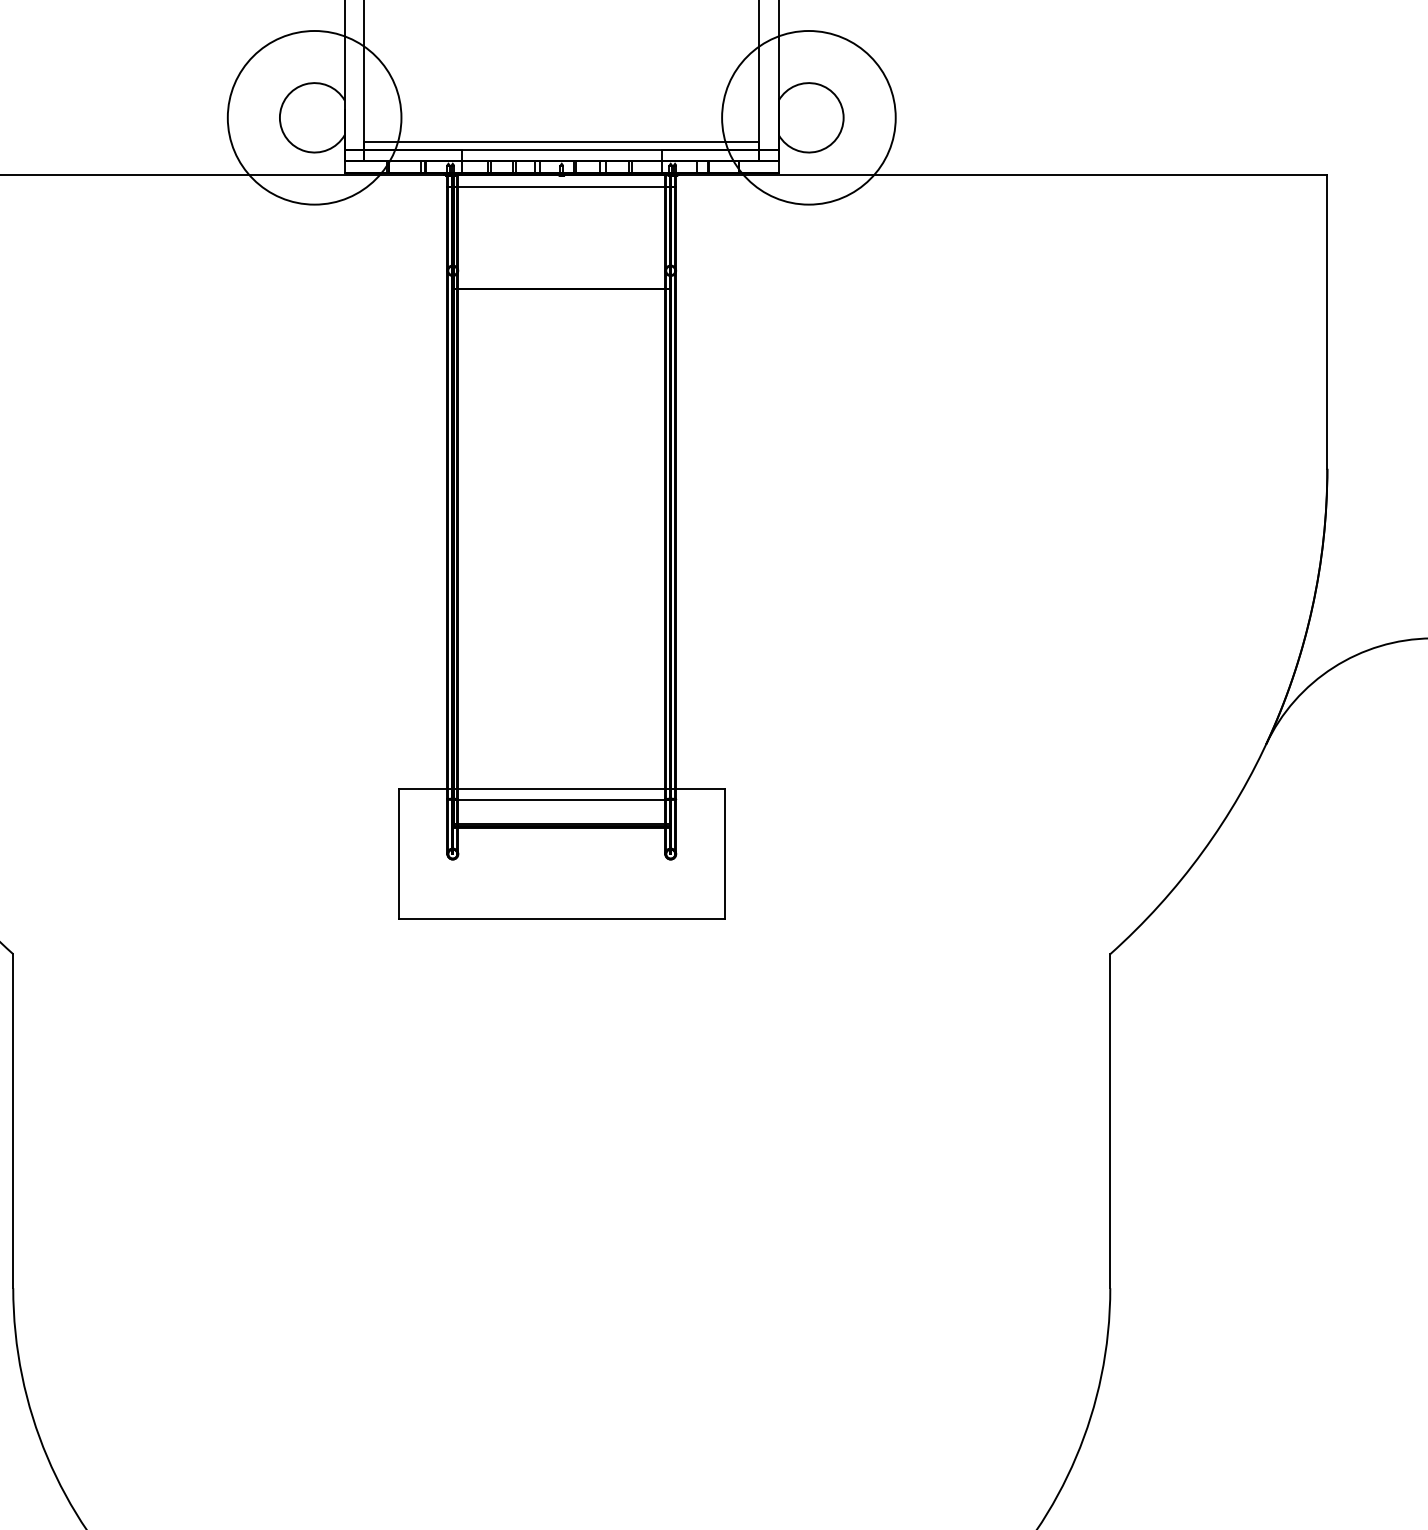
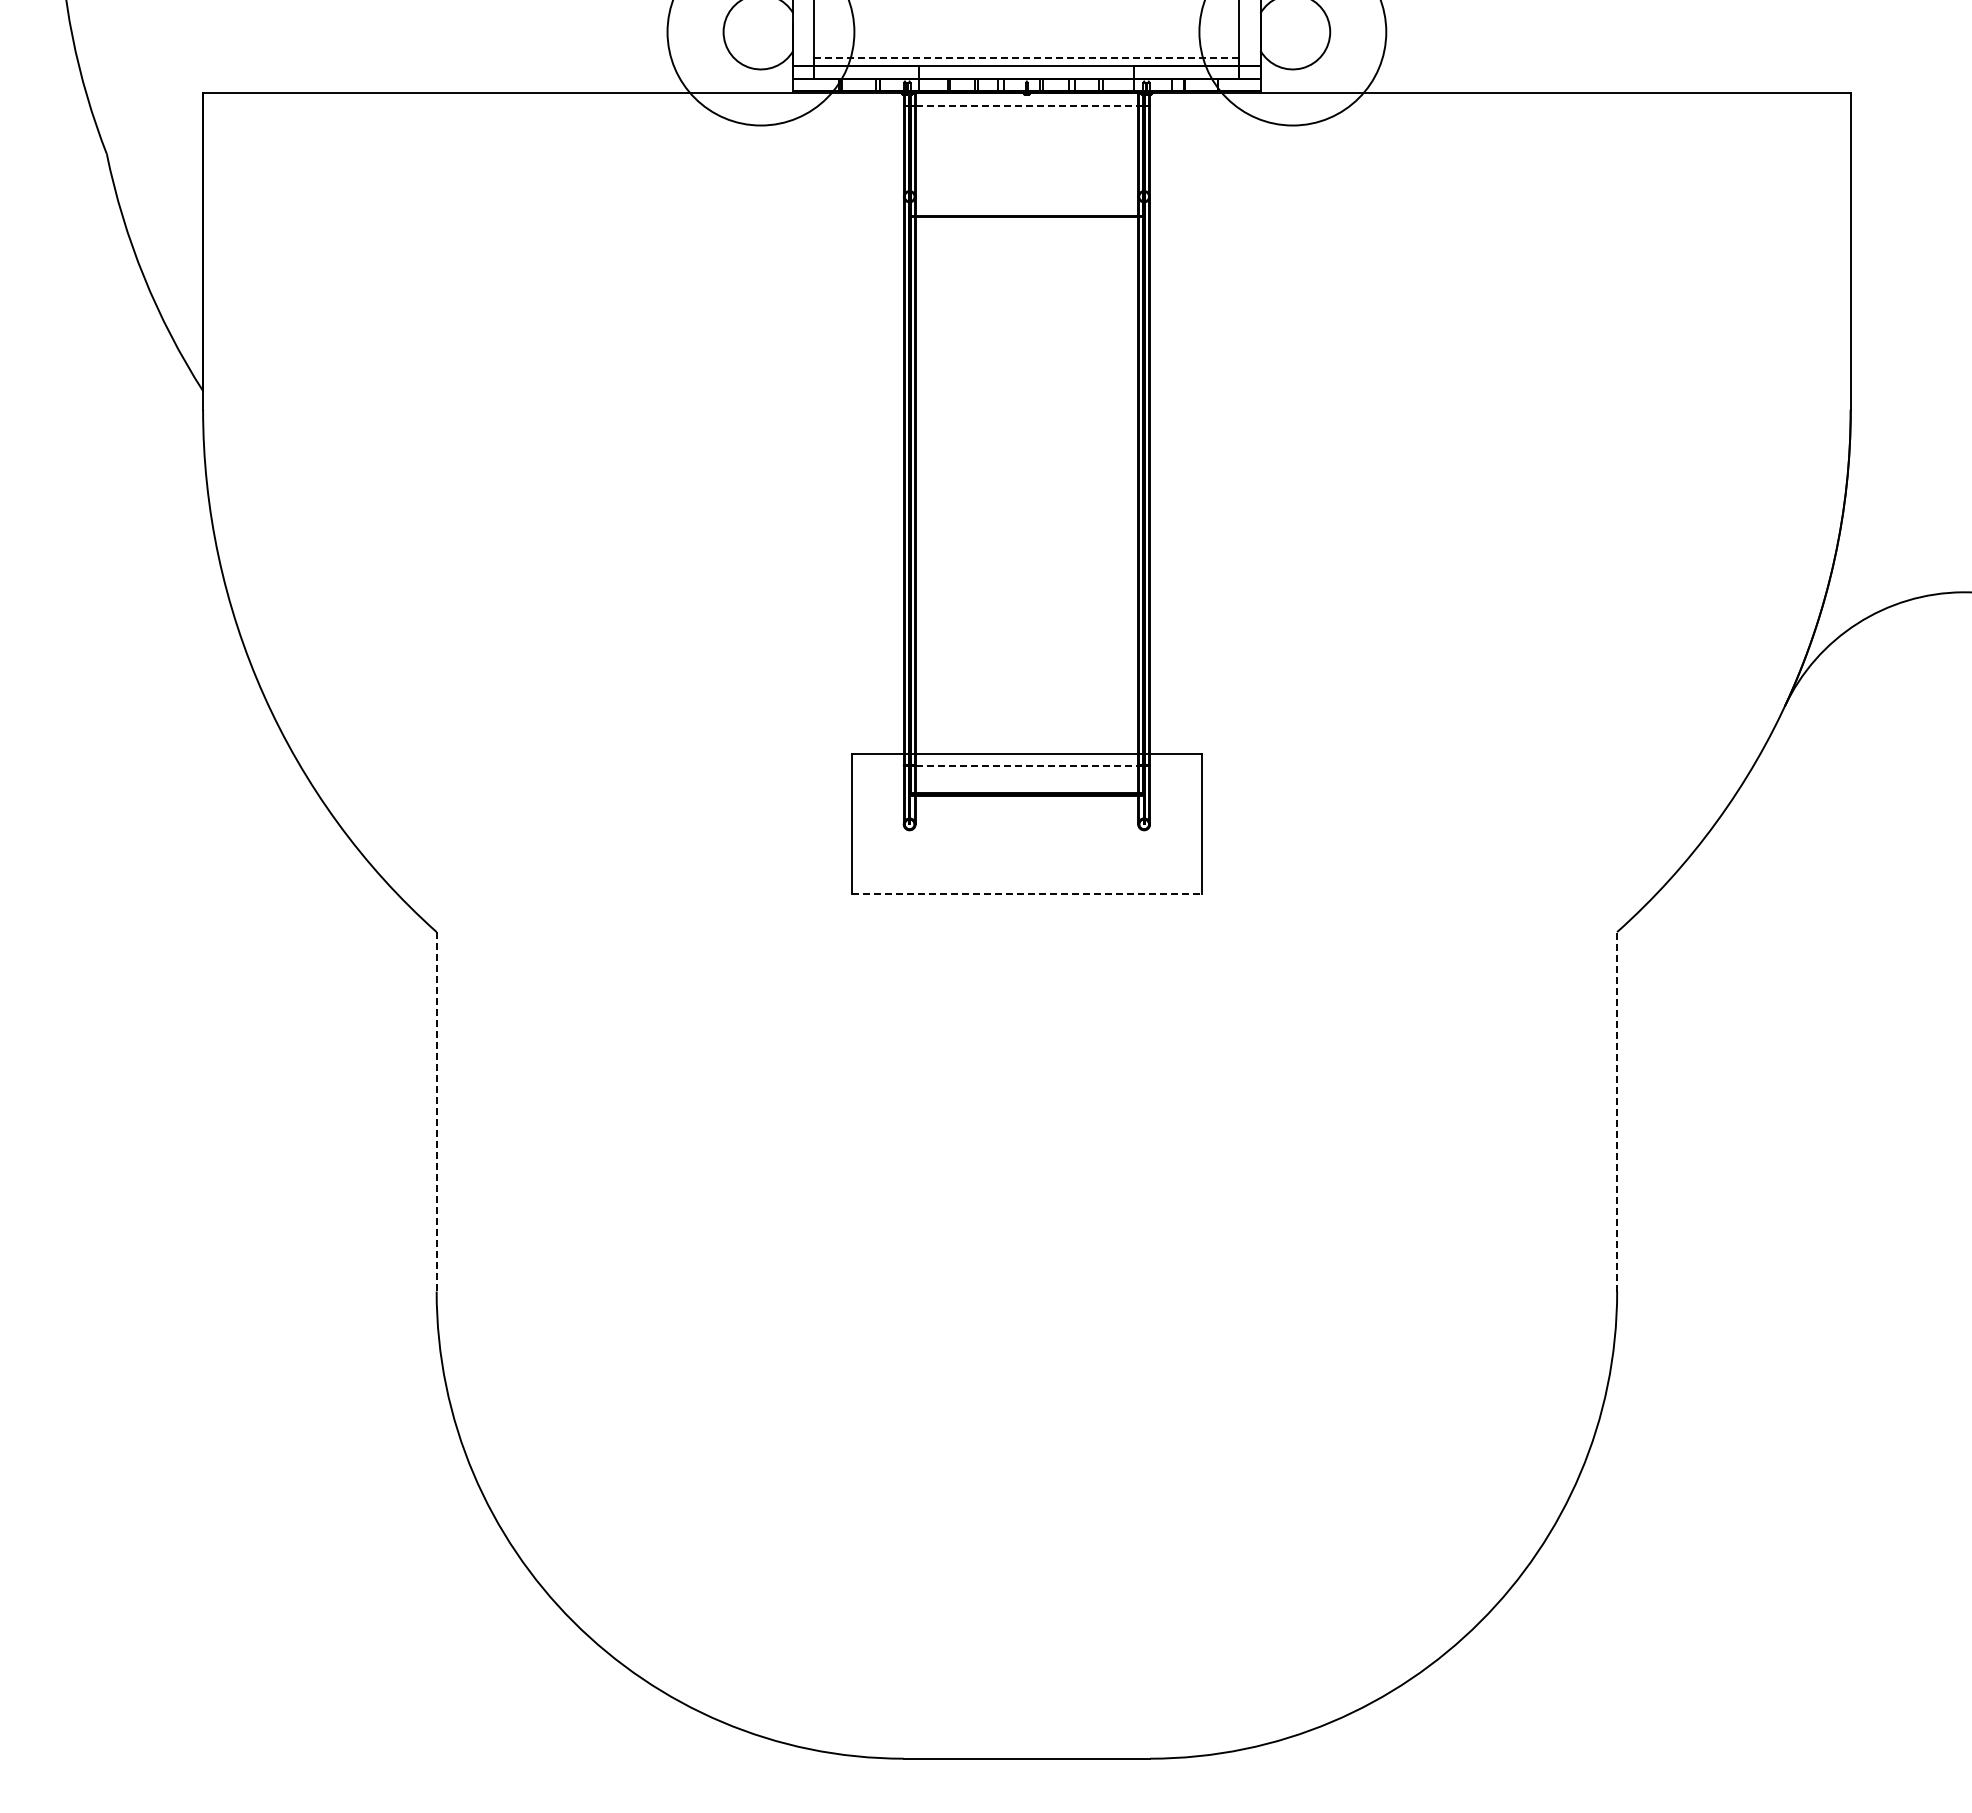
line: (561, 141) -> (1026, 57), solid -> dashed
line: (561, 186) -> (1026, 106), solid -> dashed
line: (561, 800) -> (1026, 766), solid -> dashed
line: (562, 919) -> (1027, 894), solid -> dashed
line: (13, 1120) -> (436, 1111), solid -> dashed
line: (1110, 1120) -> (1617, 1111), solid -> dashed

